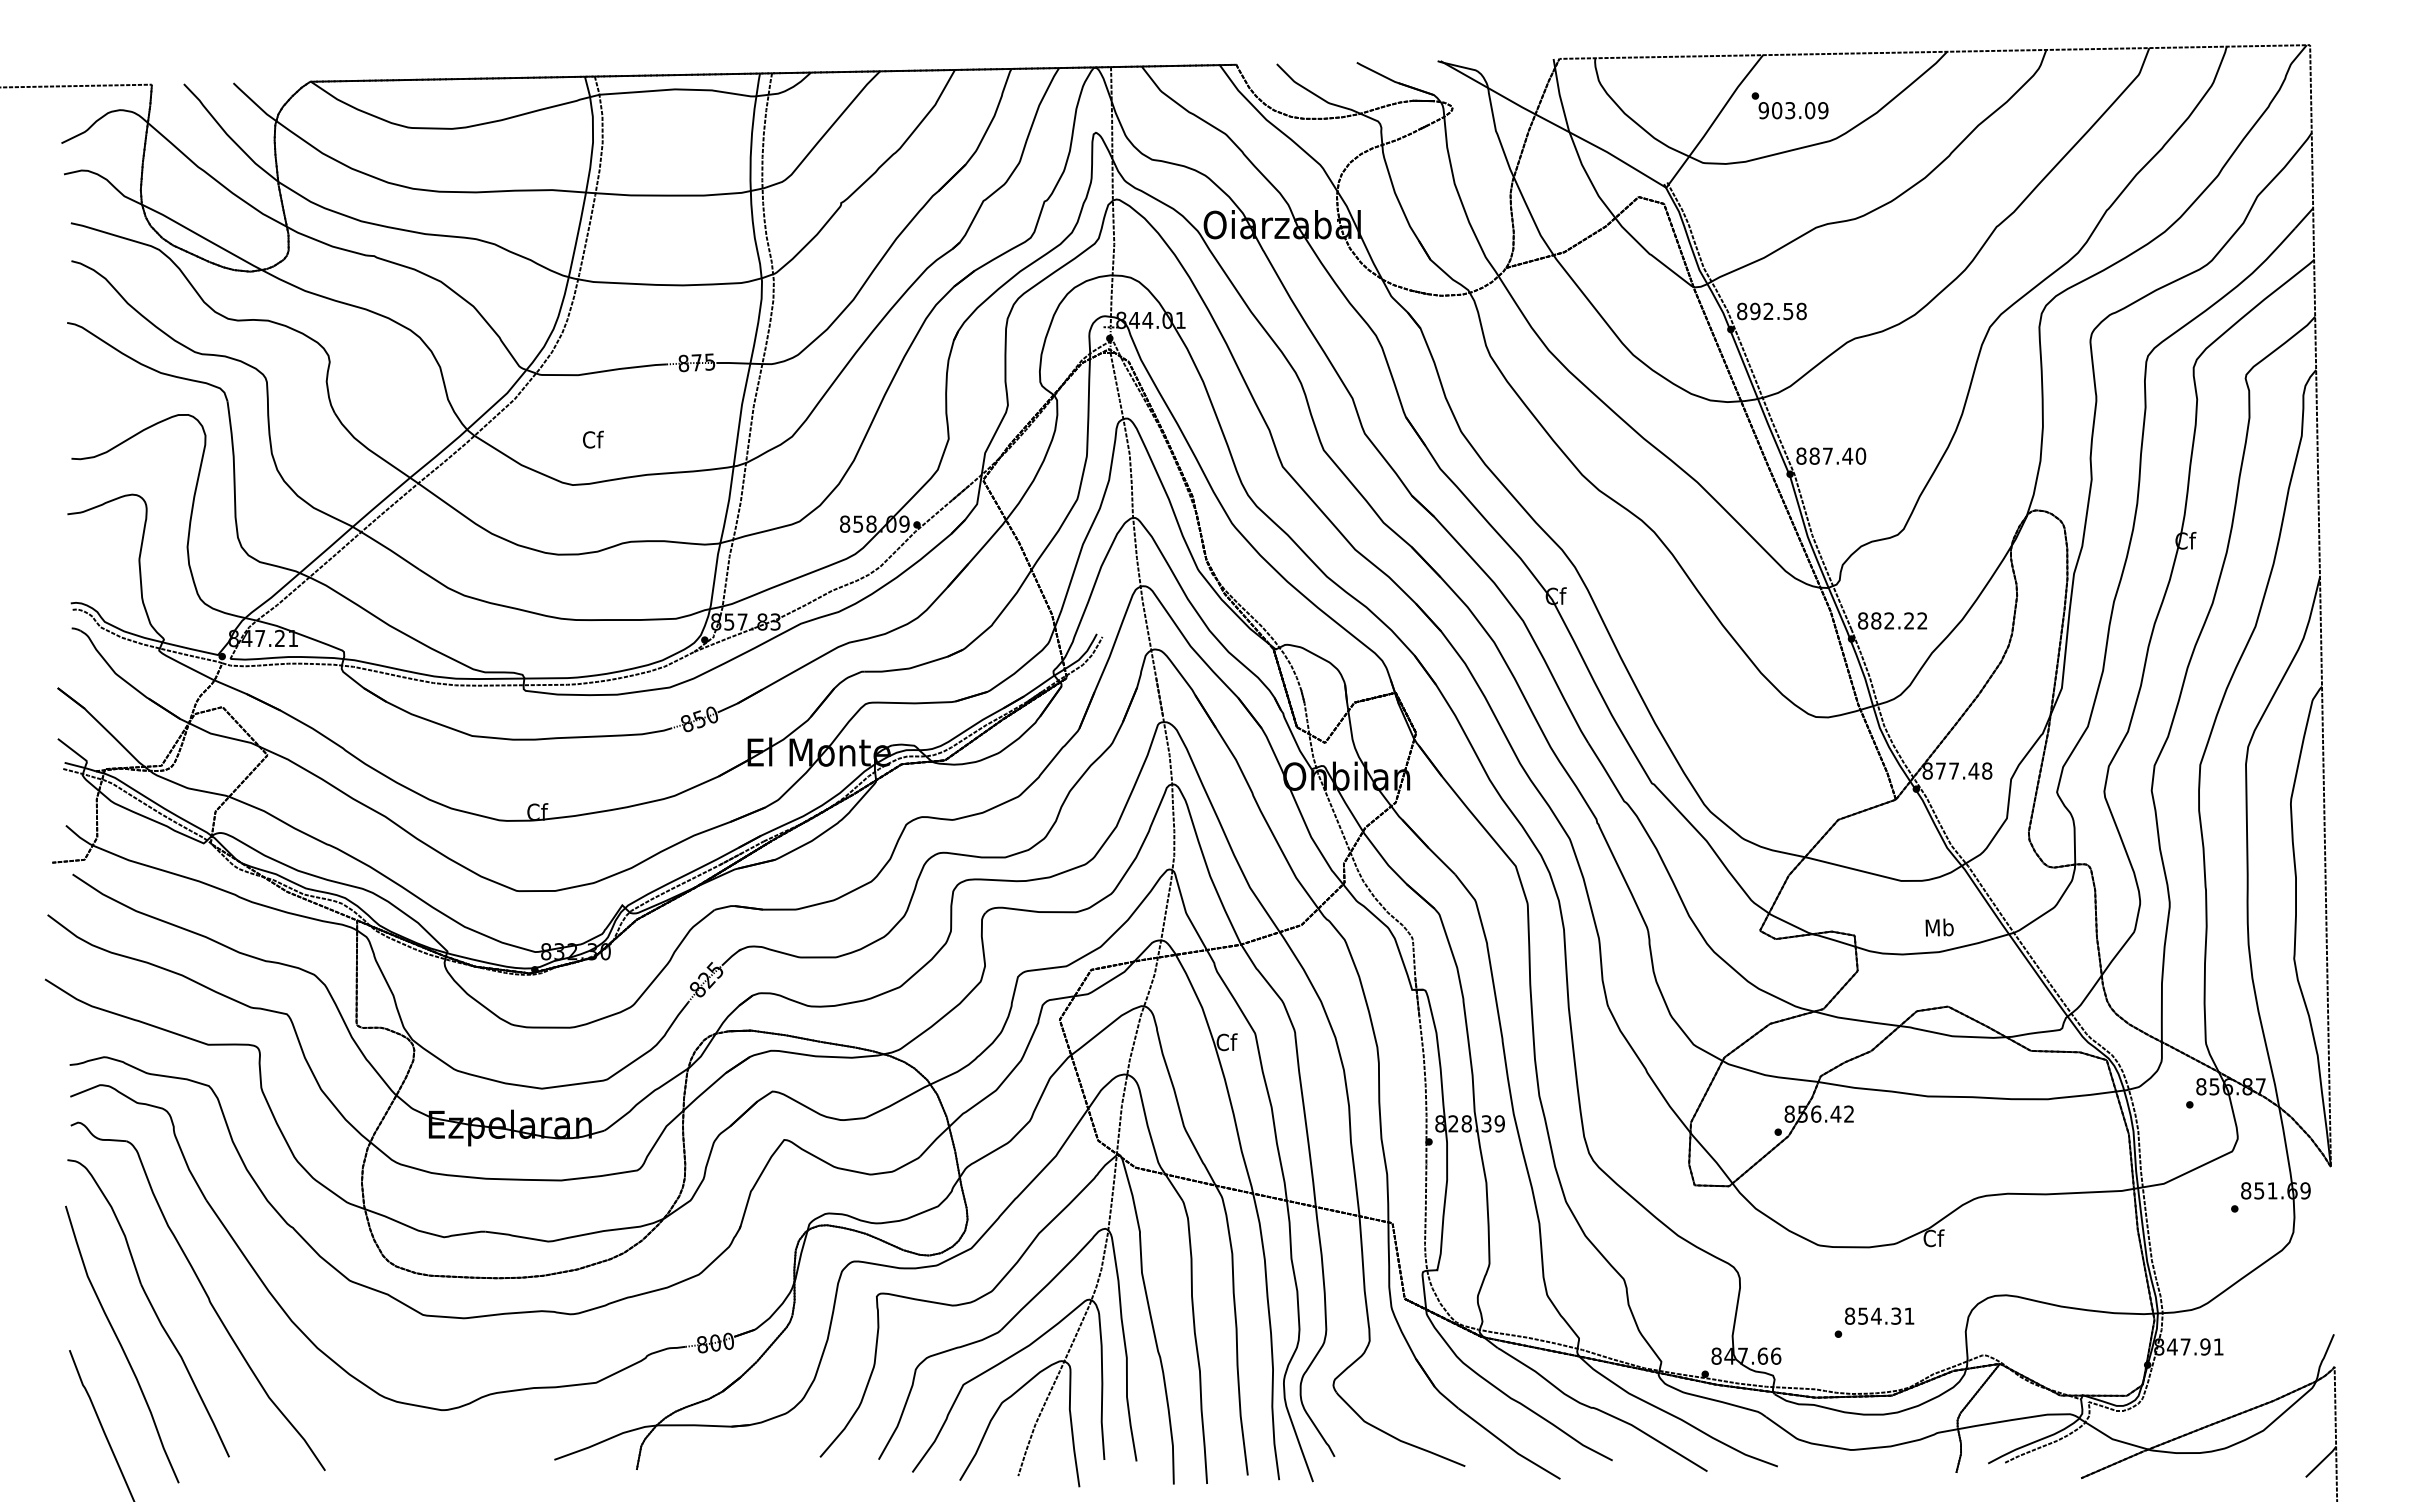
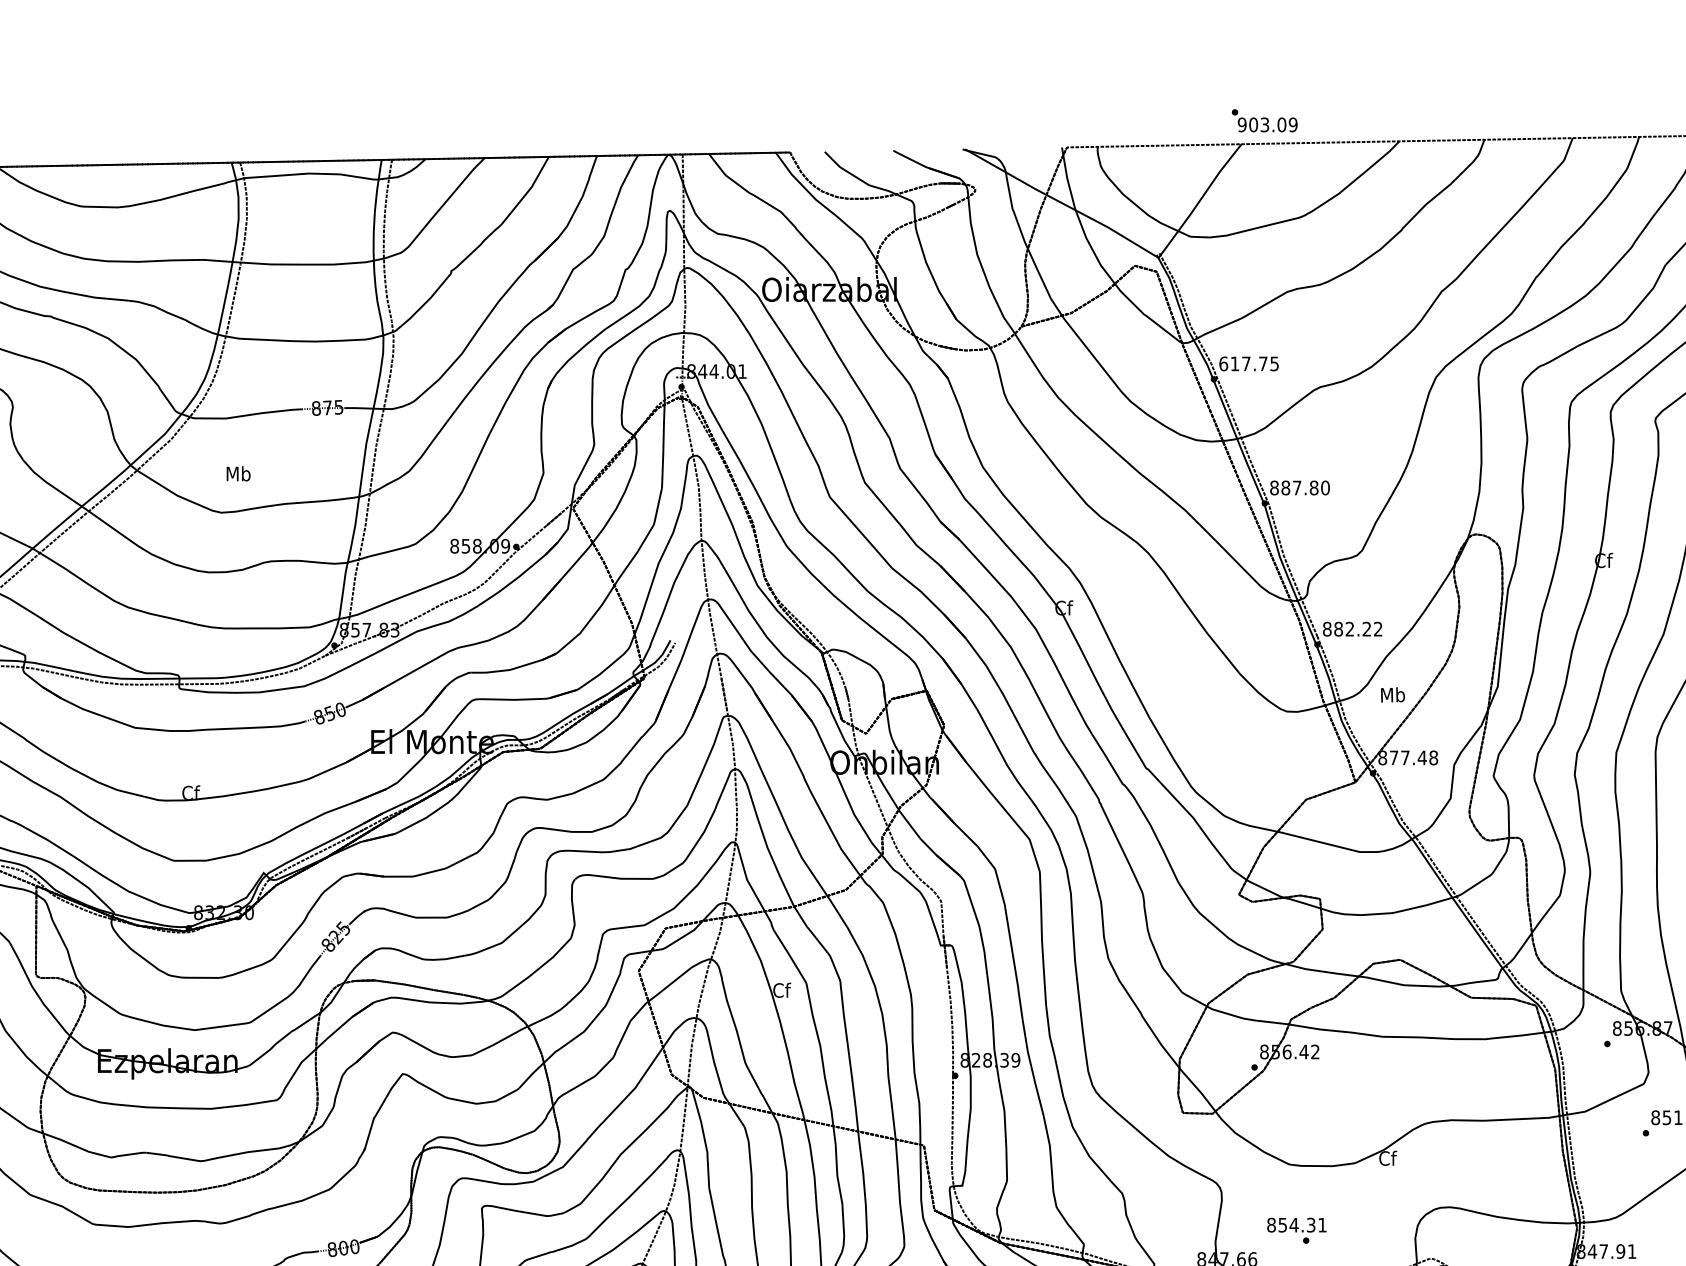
text: (1789, 105) -> (1264, 120), moved
text: (1771, 311) -> (1248, 363), 892.58 -> 617.75
text: (592, 439) -> (238, 473), Cf -> Mb
text: (1847, 455) -> (1313, 487), 887.40 -> 887.80
text: (1939, 927) -> (1392, 694), moved
text: (1879, 1315) -> (1296, 1224), moved

